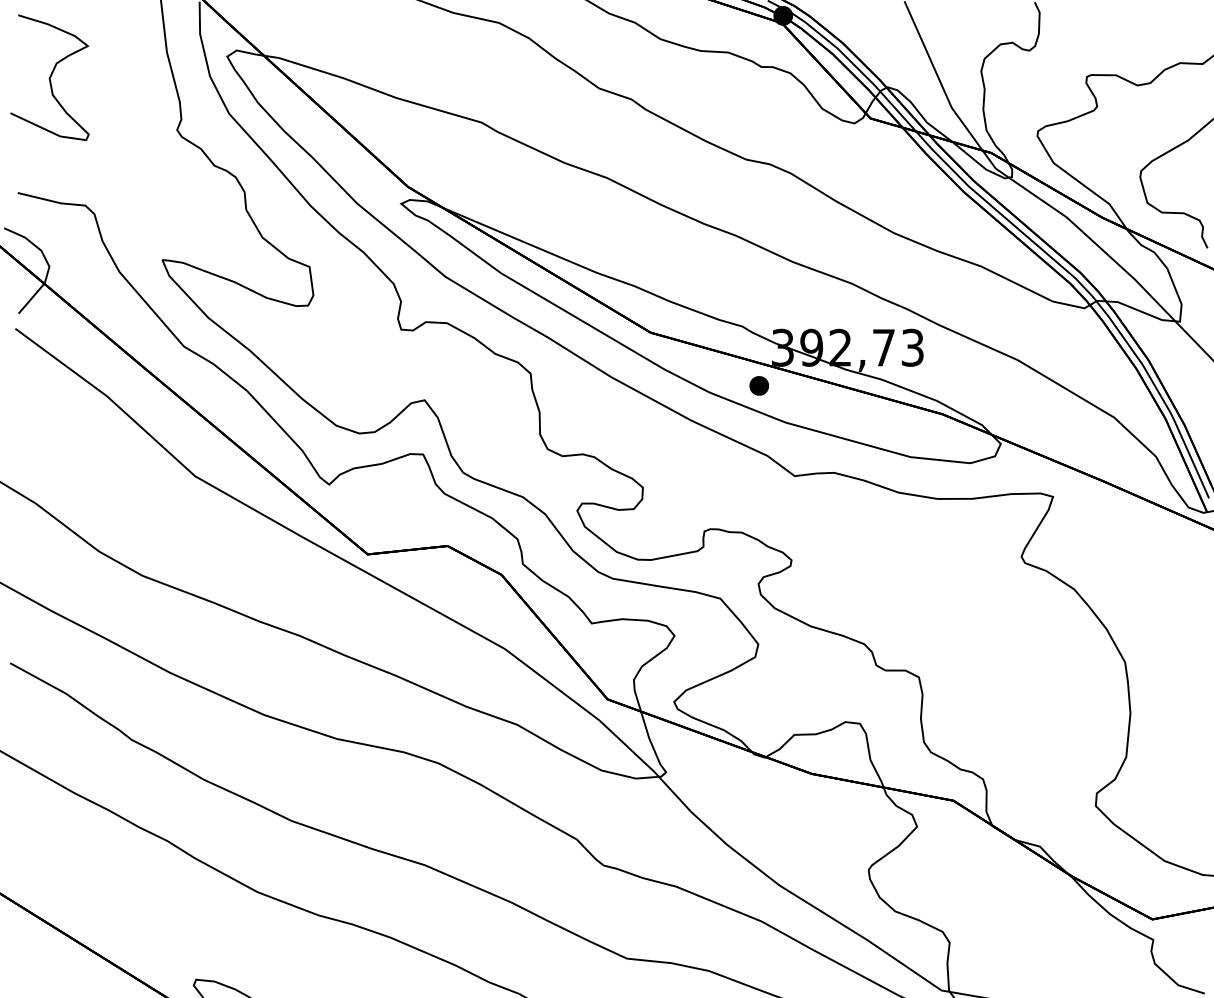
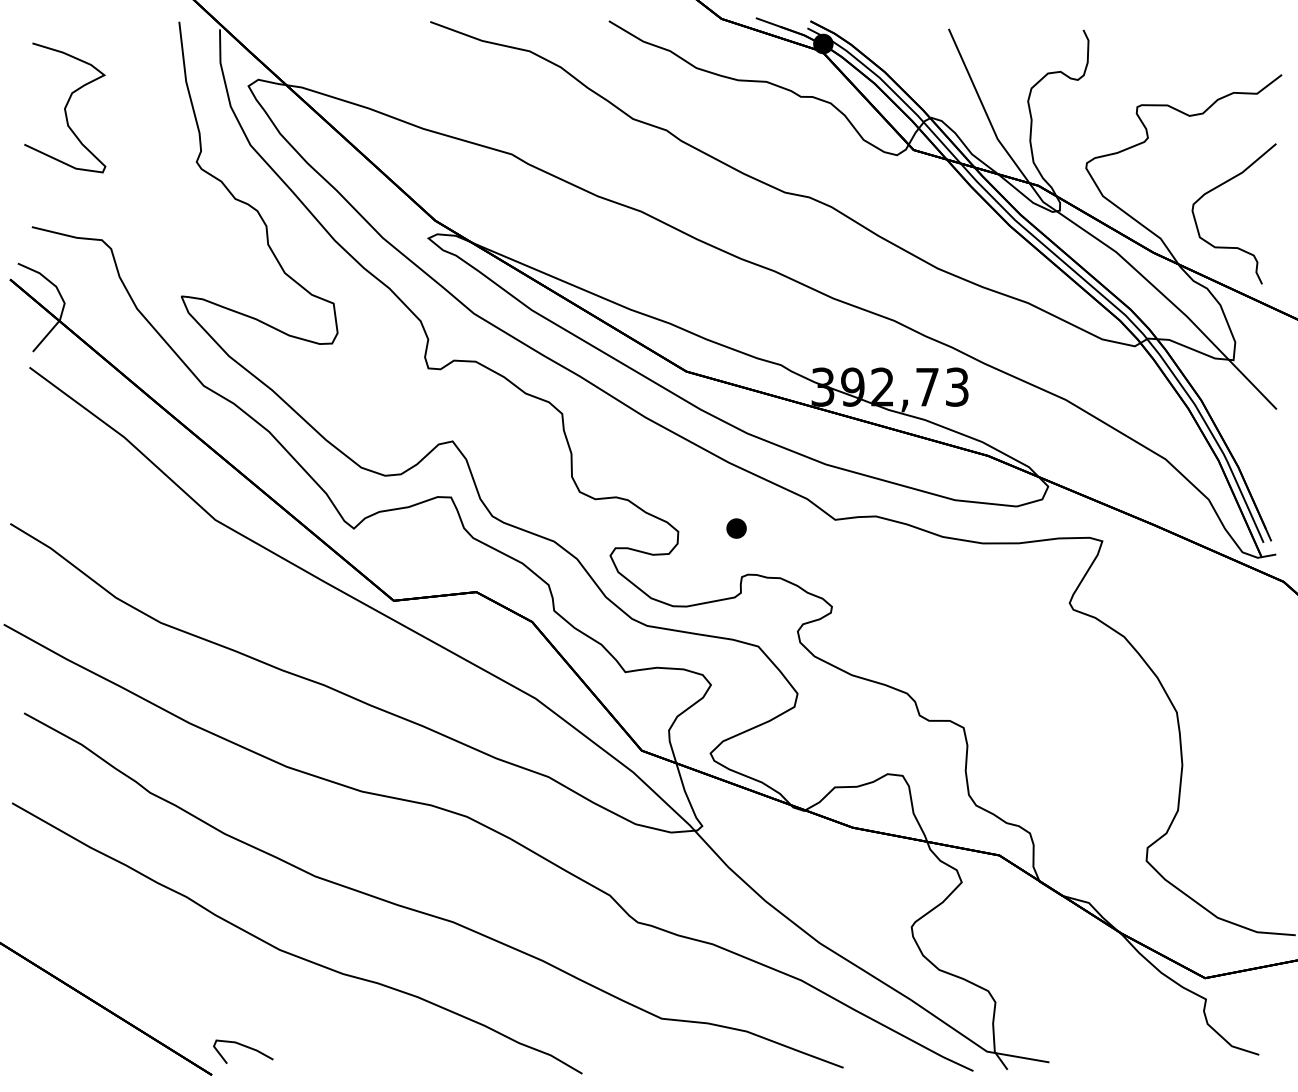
part: (759, 385) -> (736, 528), moved

